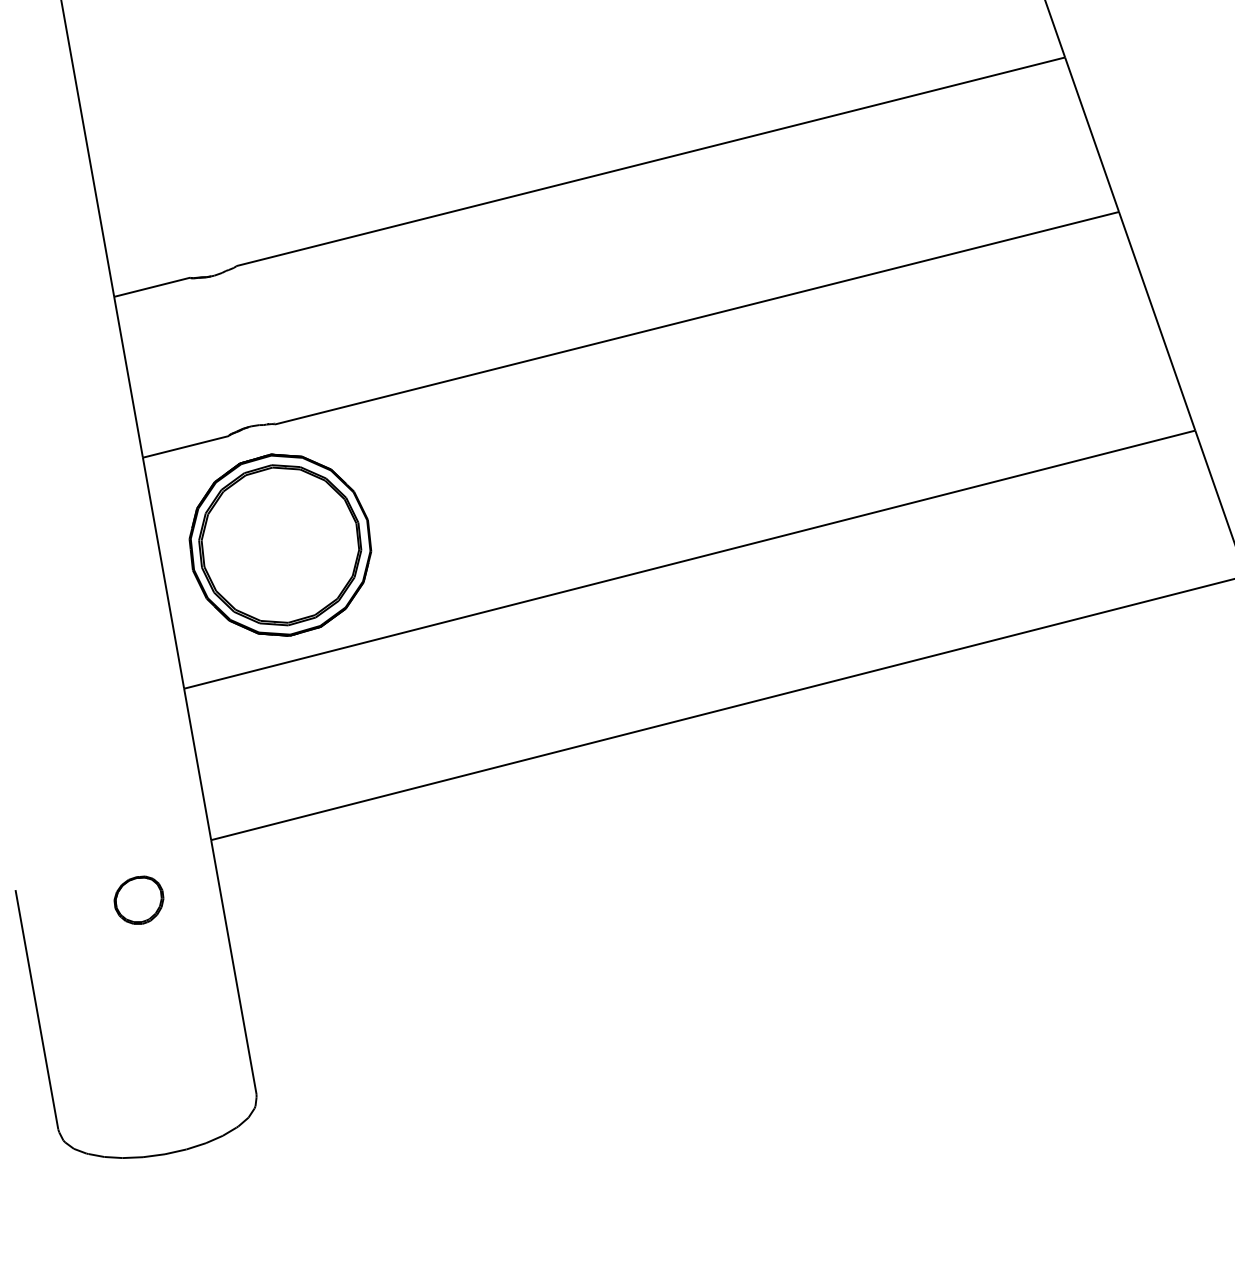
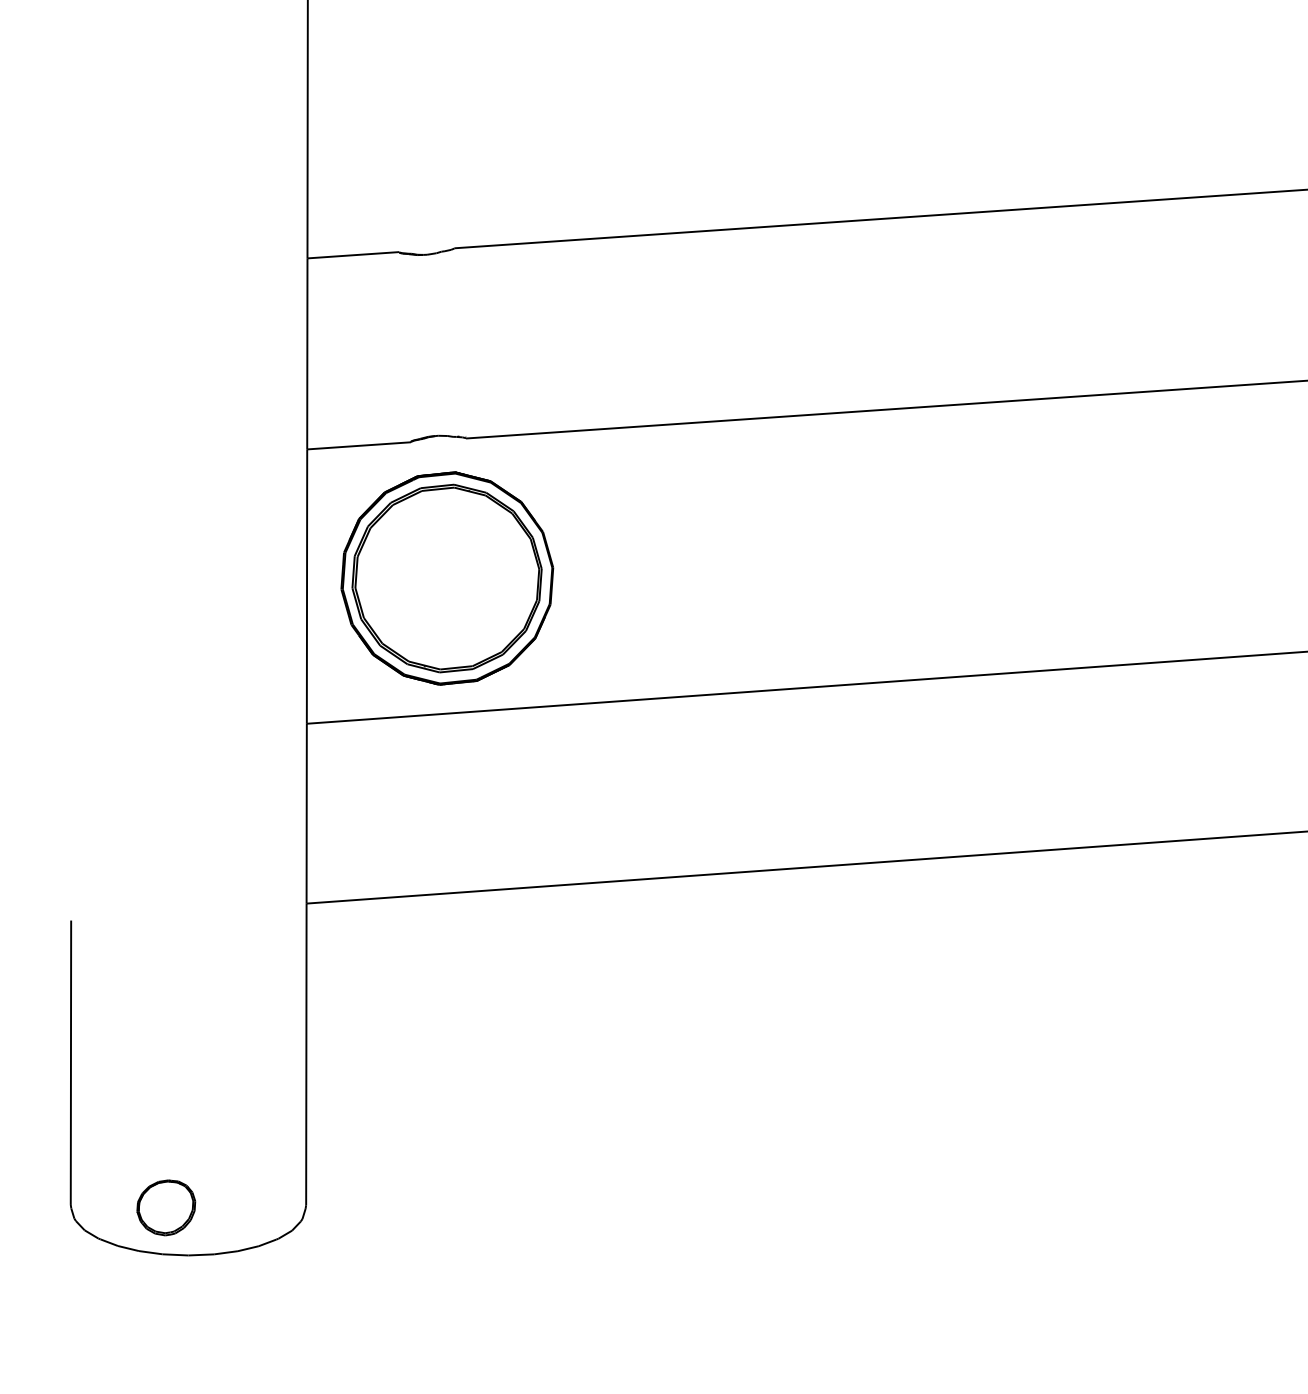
part: (138, 899) -> (165, 1206), moved

